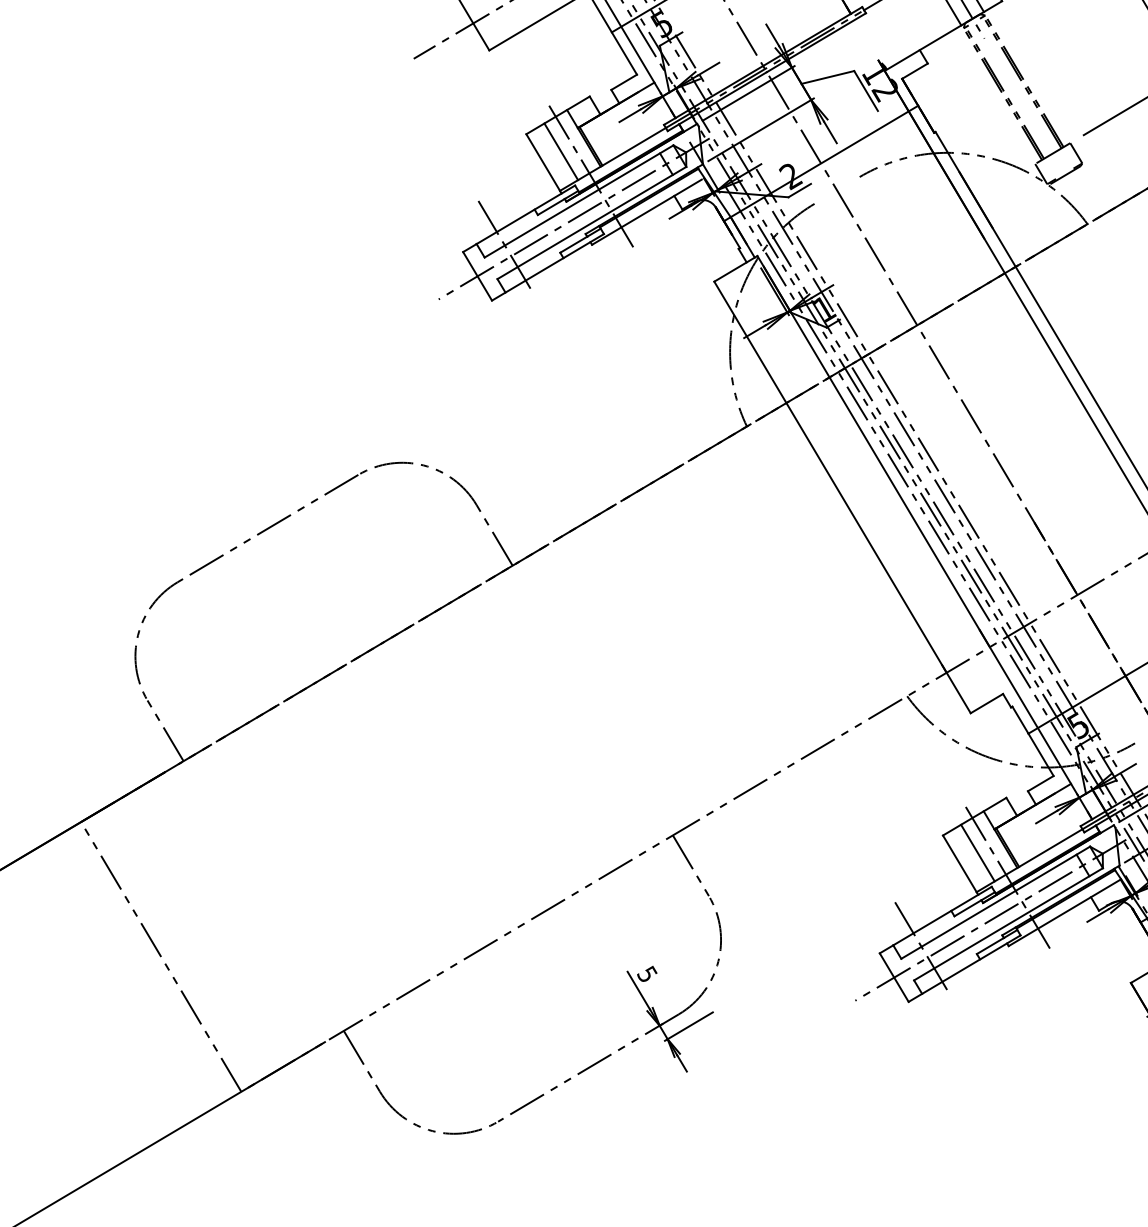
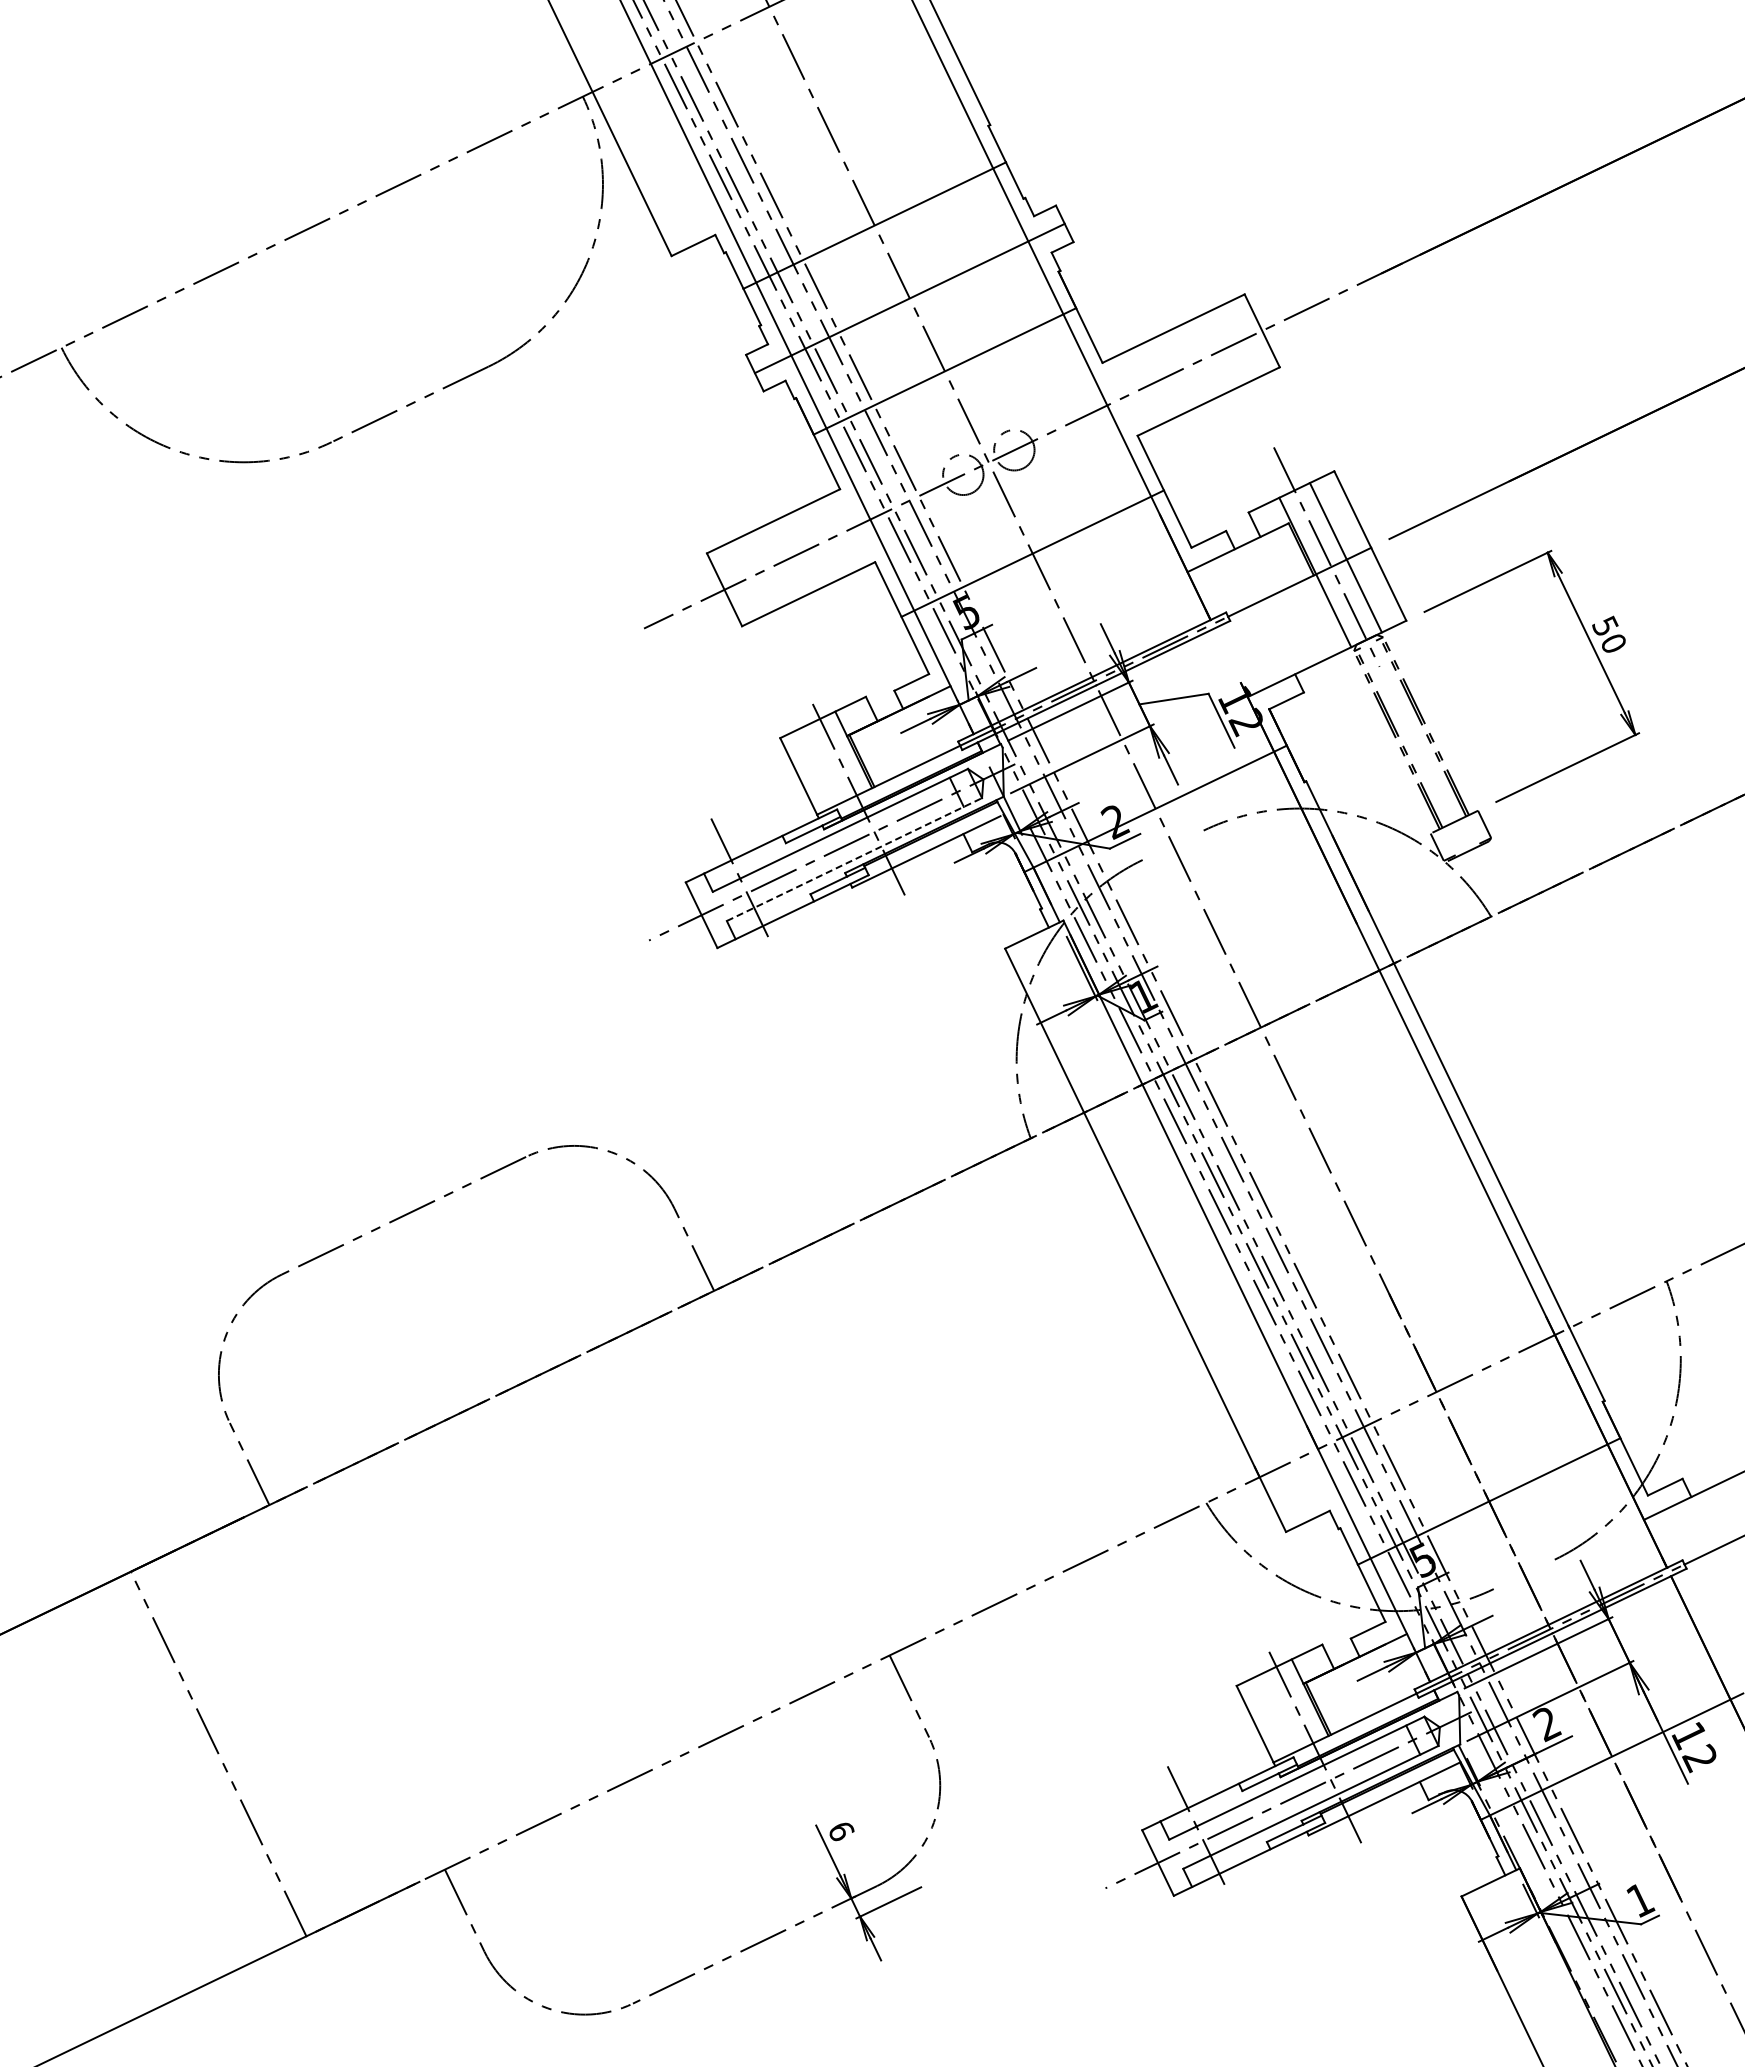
line: (560, 151) -> (822, 764), removed
line: (591, 222) -> (854, 859), solid -> dashed
line: (977, 853) -> (1279, 1712), removed
text: (647, 973) -> (841, 1830), 5 -> 6

